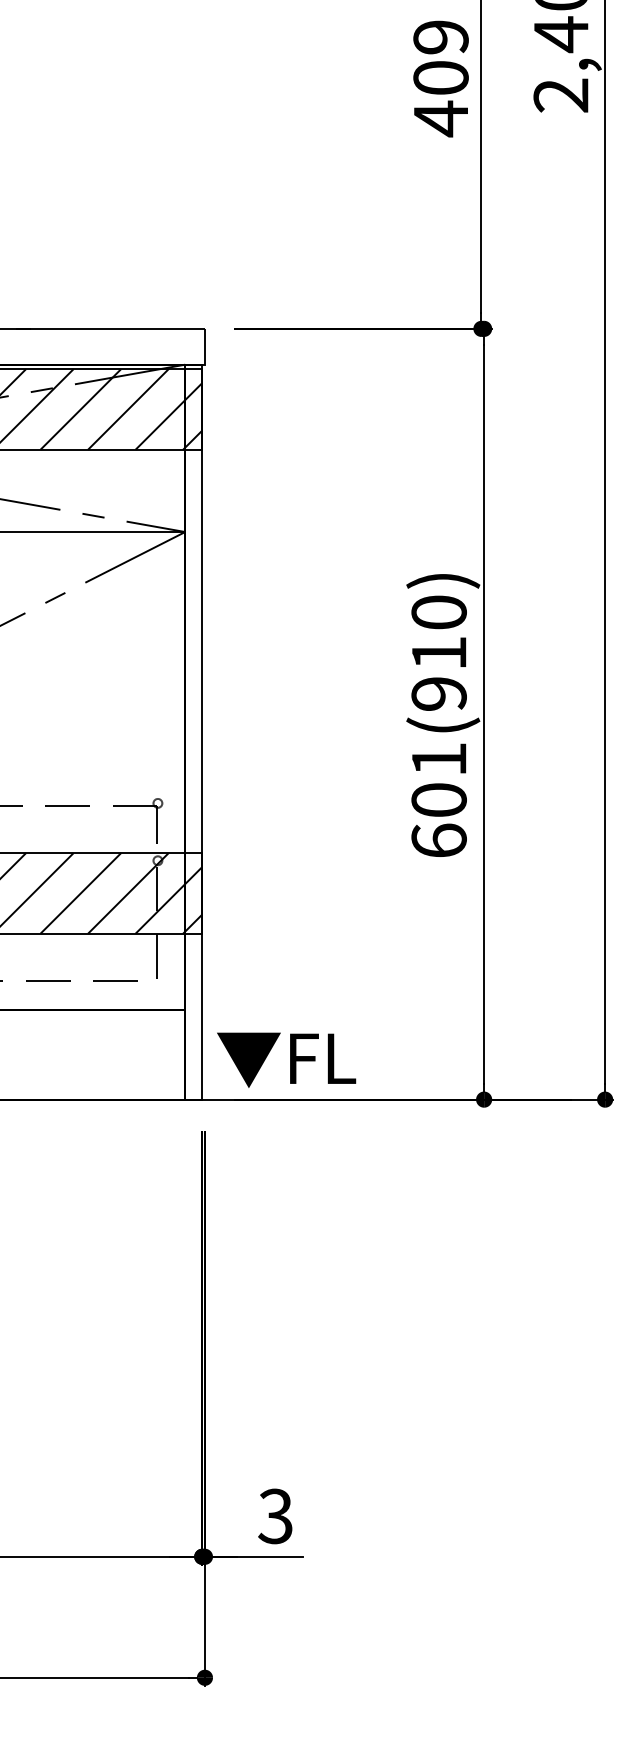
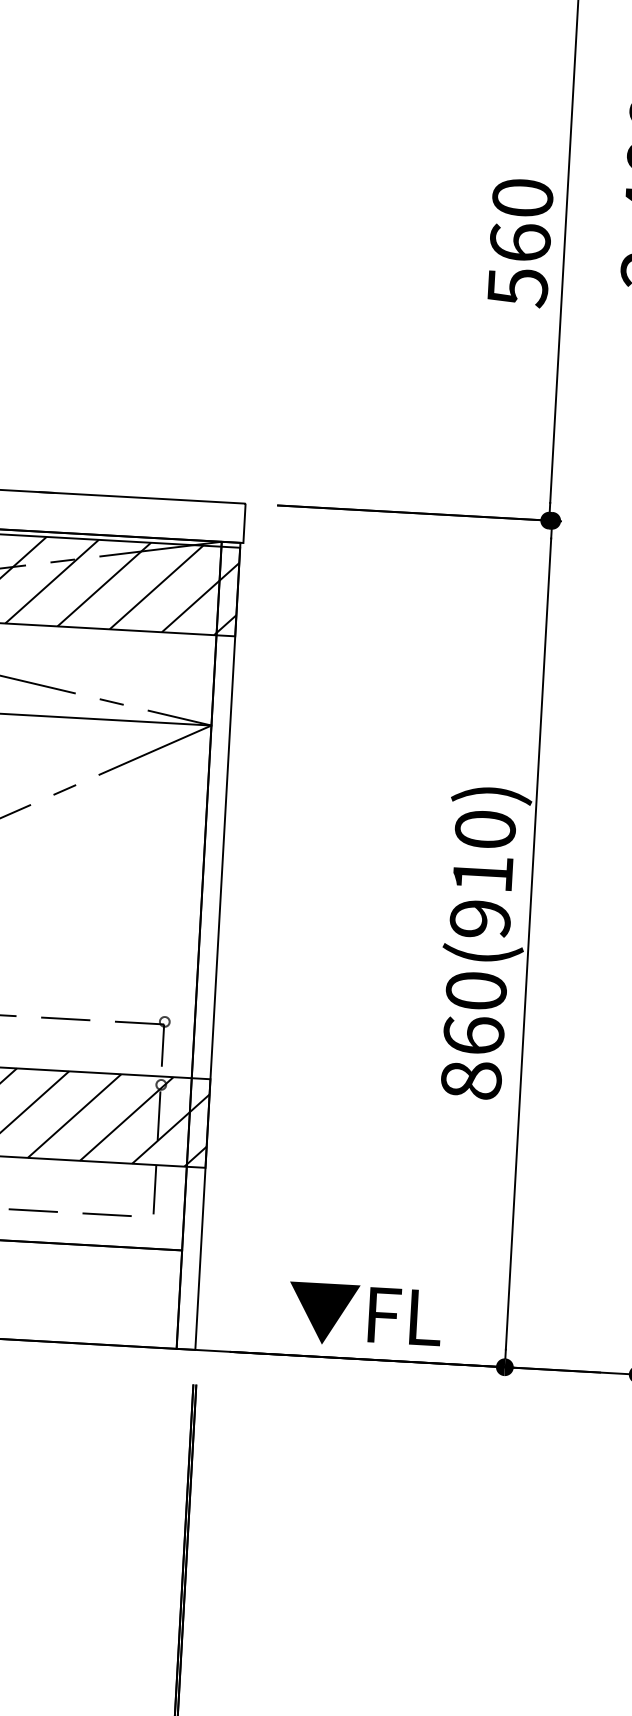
text: (440, 78) -> (519, 243), 409 -> 560
text: (438, 799) -> (473, 1034), 601(910) -> 860(910)
text: (286, 1059) -> (364, 1315), moved

